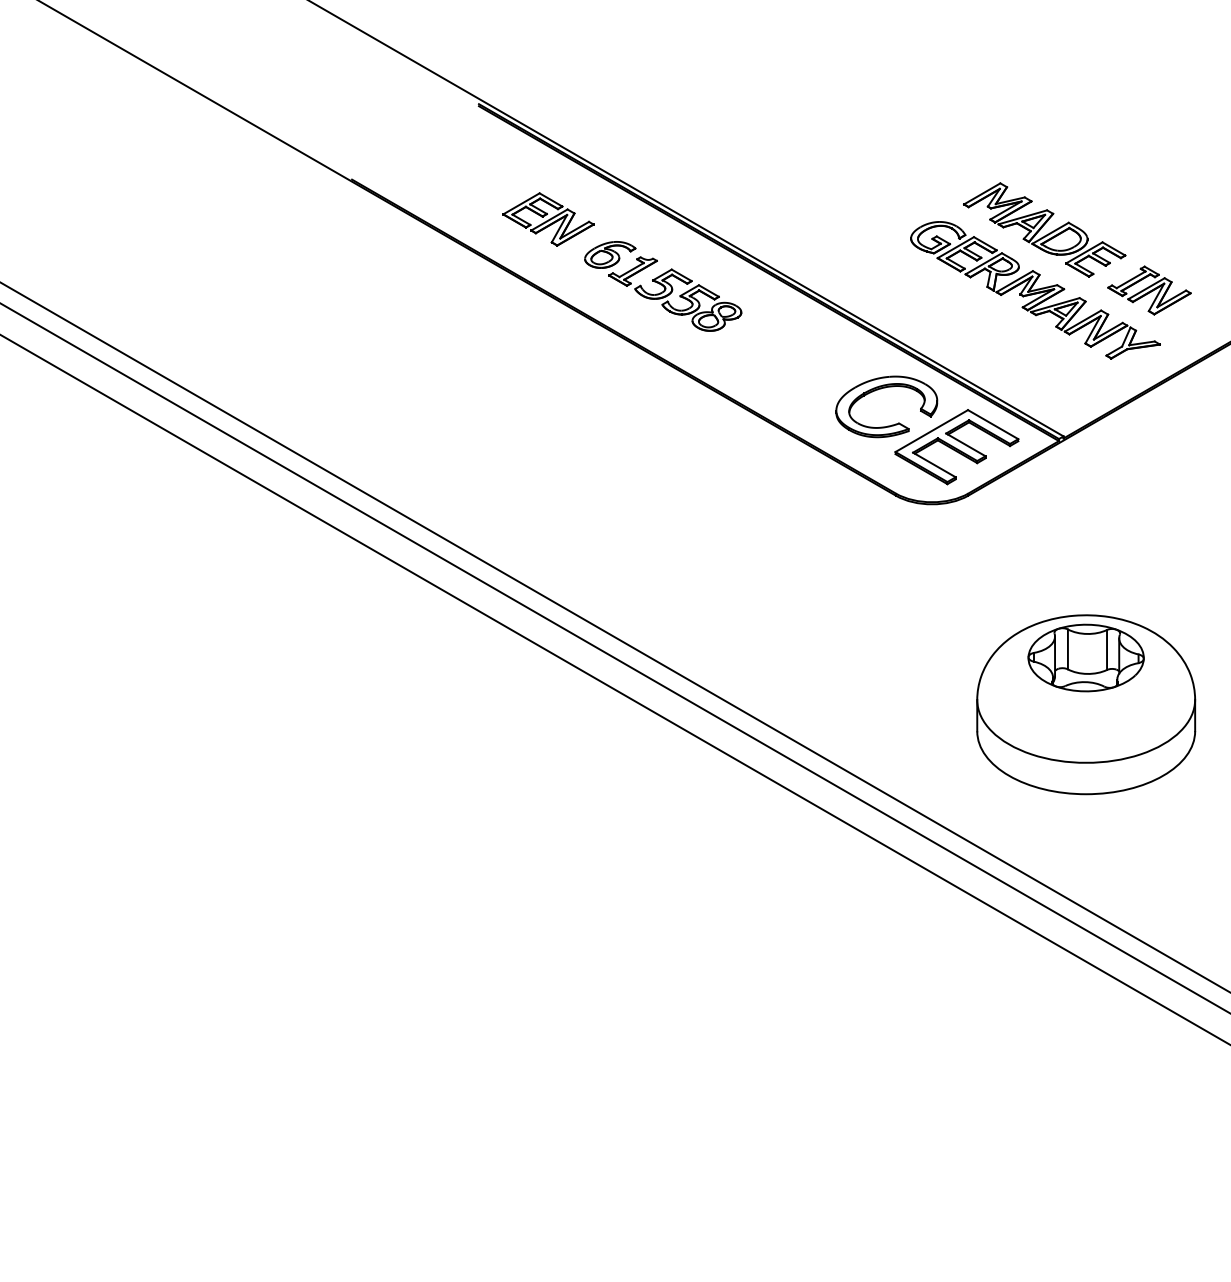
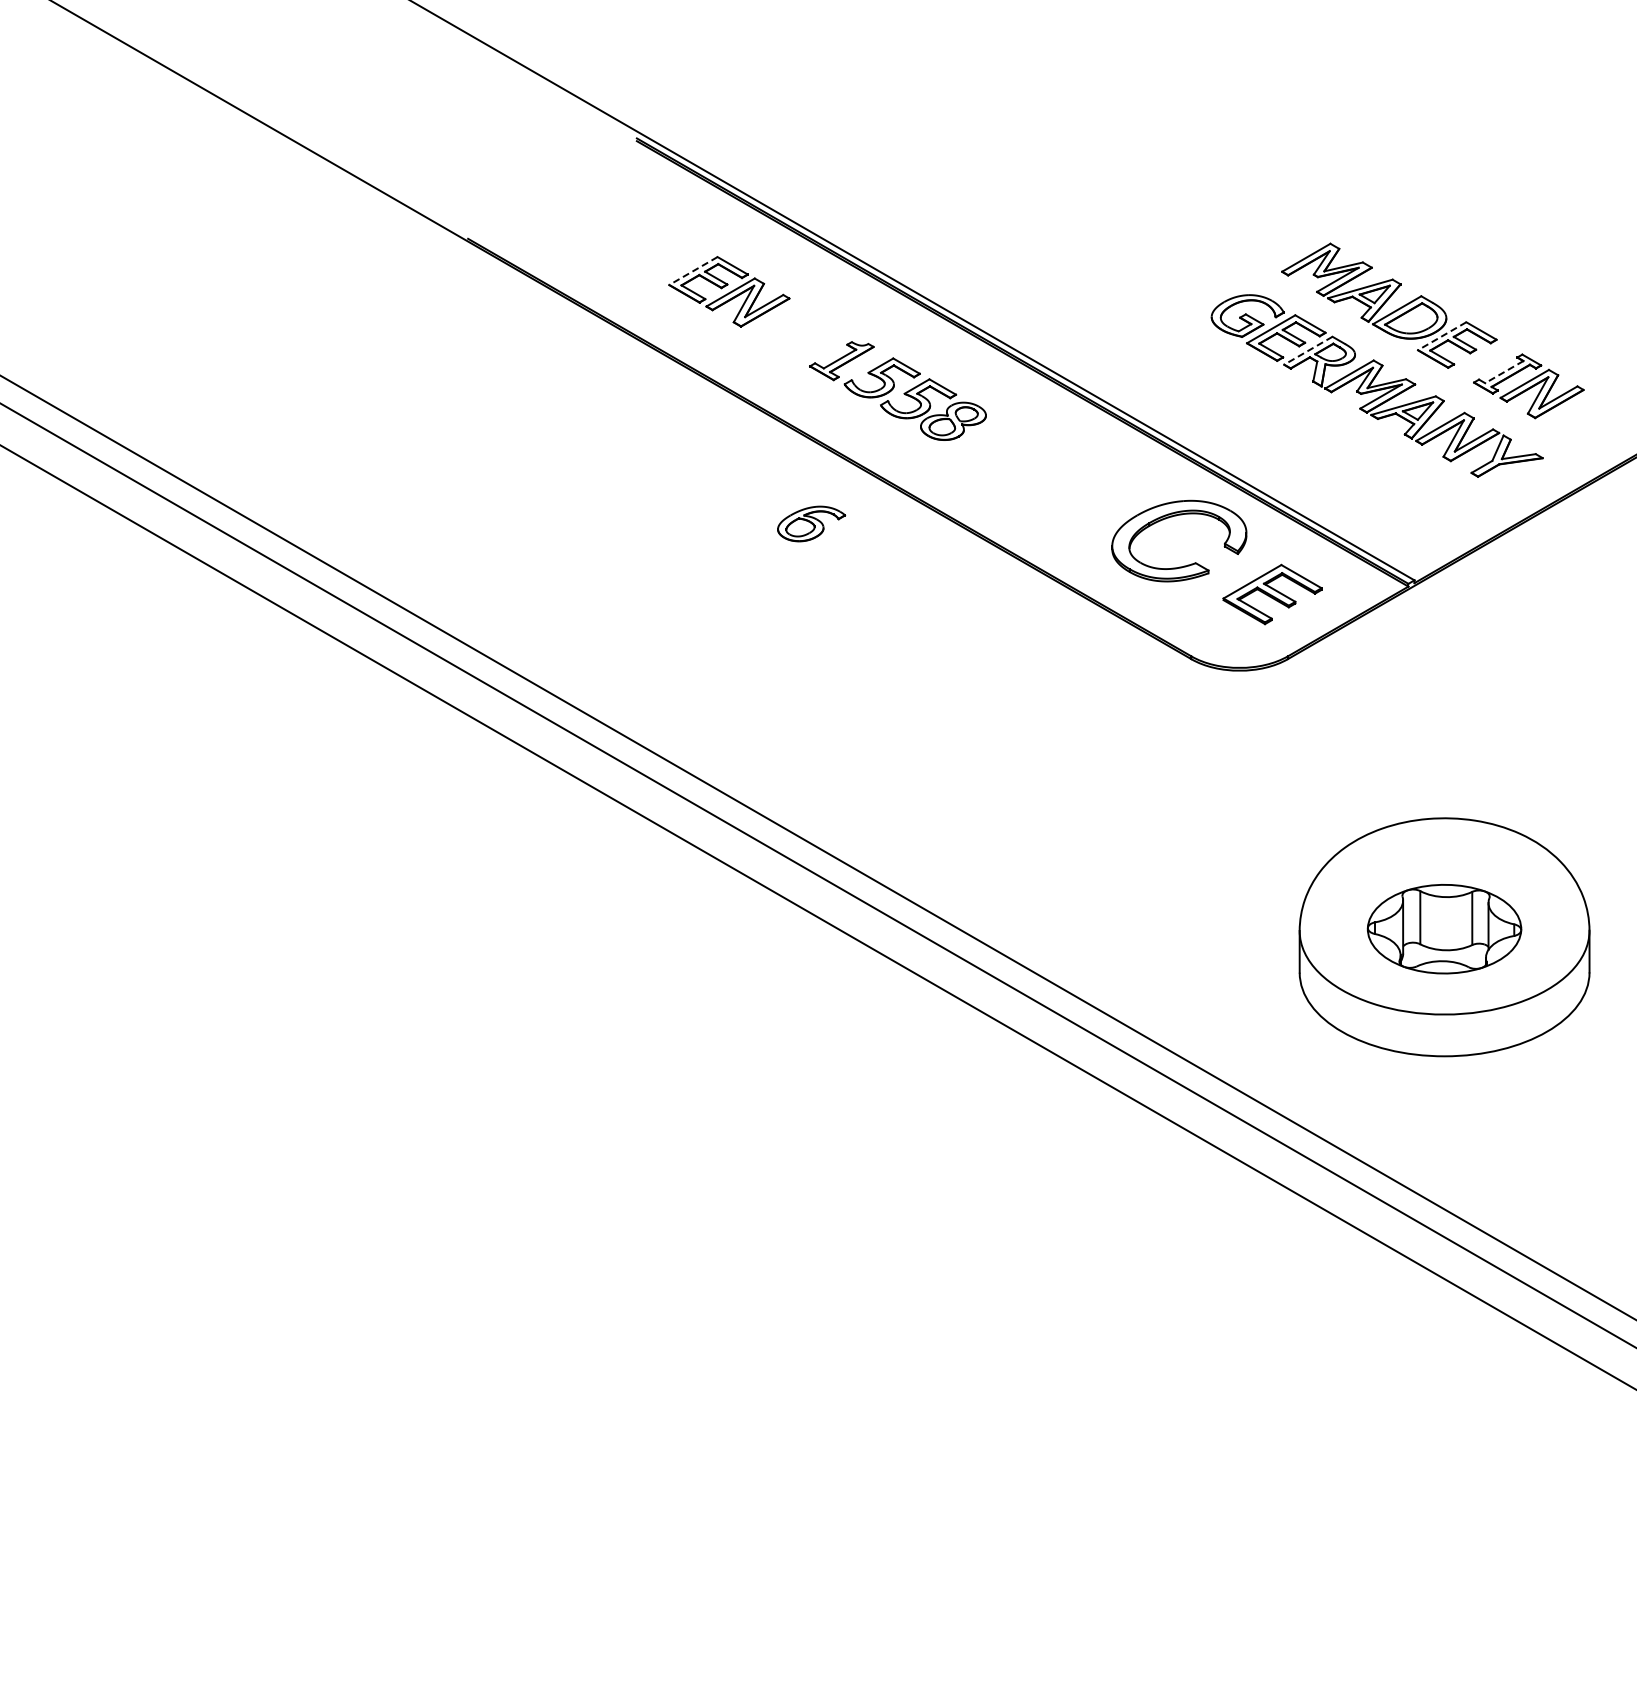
line: (521, 204) -> (693, 271), solid -> dashed
line: (1084, 253) -> (1442, 336), solid -> dashed
part: (610, 254) -> (811, 523), moved
line: (983, 263) -> (1308, 350), solid -> dashed
line: (1130, 280) -> (1503, 372), solid -> dashed
part: (956, 447) -> (1272, 594), size x0.6
part: (1086, 658) -> (1444, 929), moved

